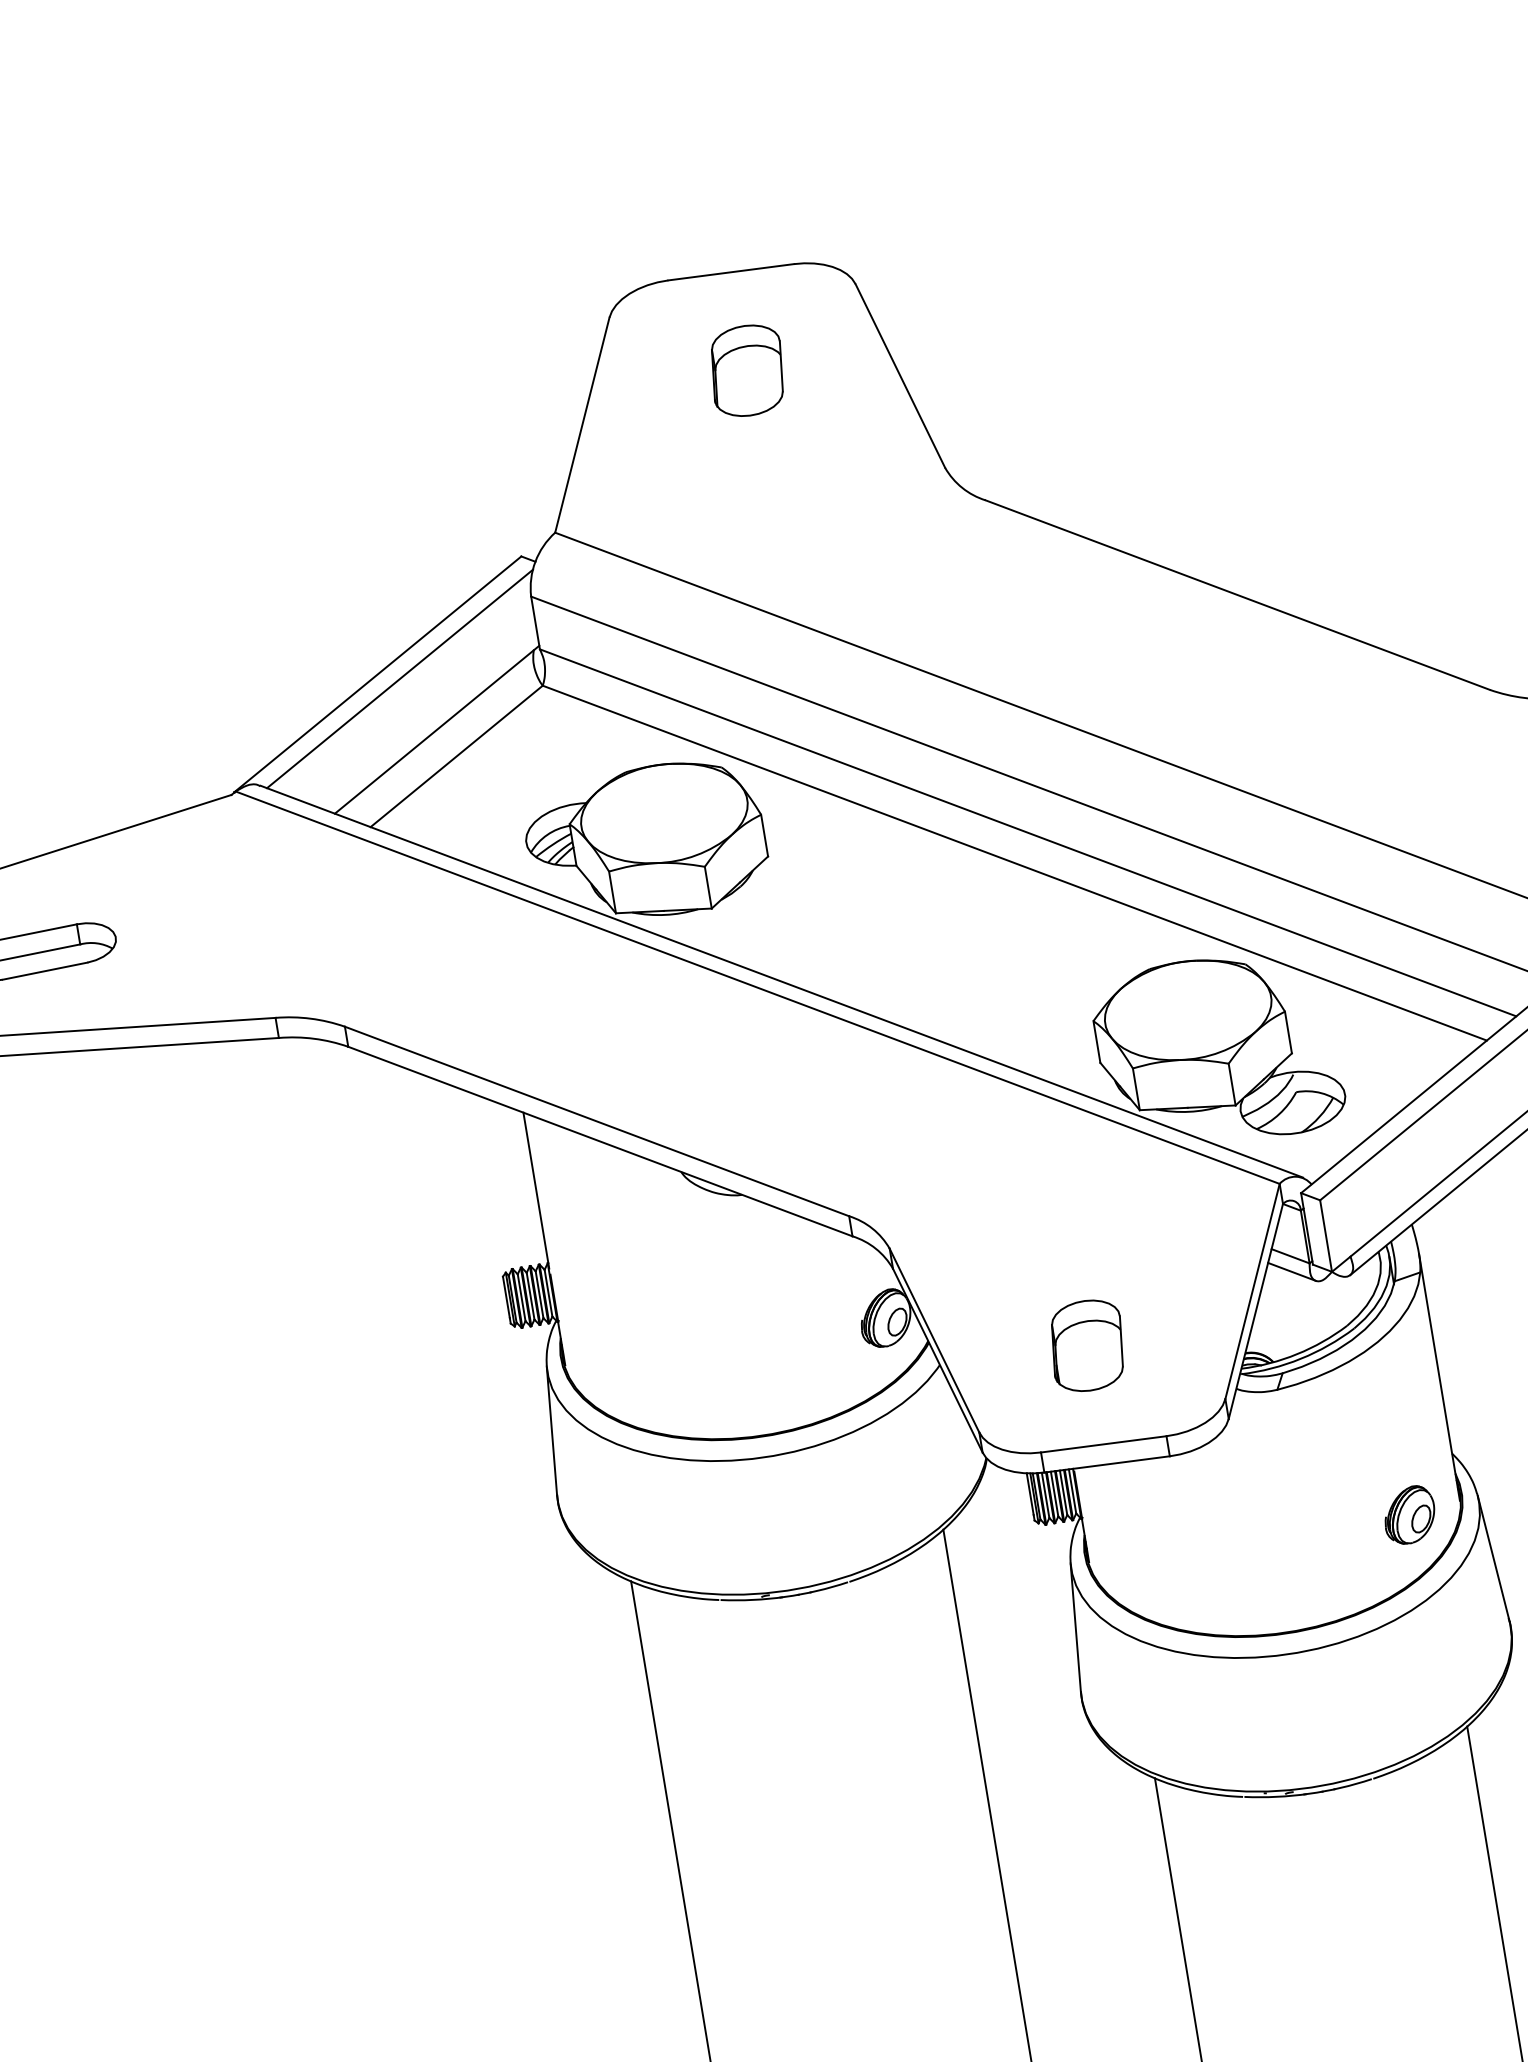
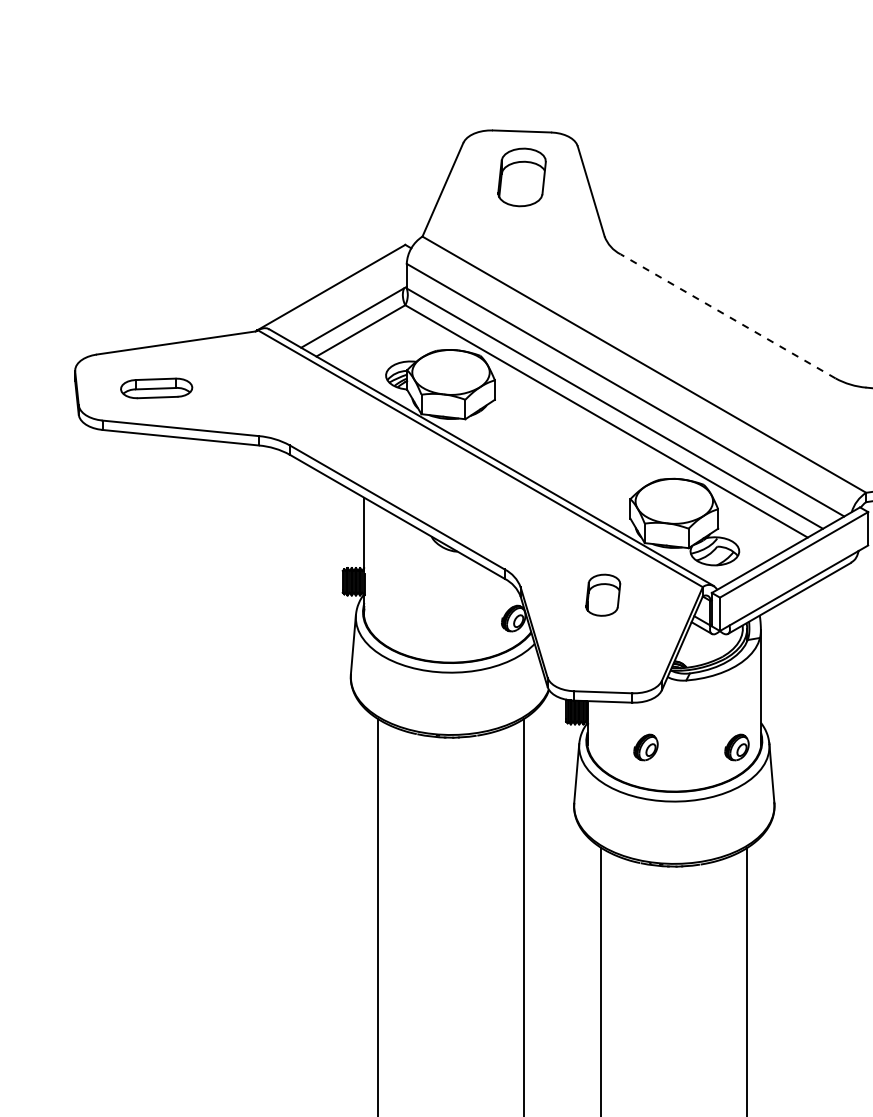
part: (746, 371) -> (521, 177), size x1.4
line: (1236, 595) -> (727, 316), solid -> dashed
line: (399, 679) -> (340, 291), removed
part: (1087, 1344) -> (603, 594), moved
part: (1213, 1547) -> (645, 747), added

